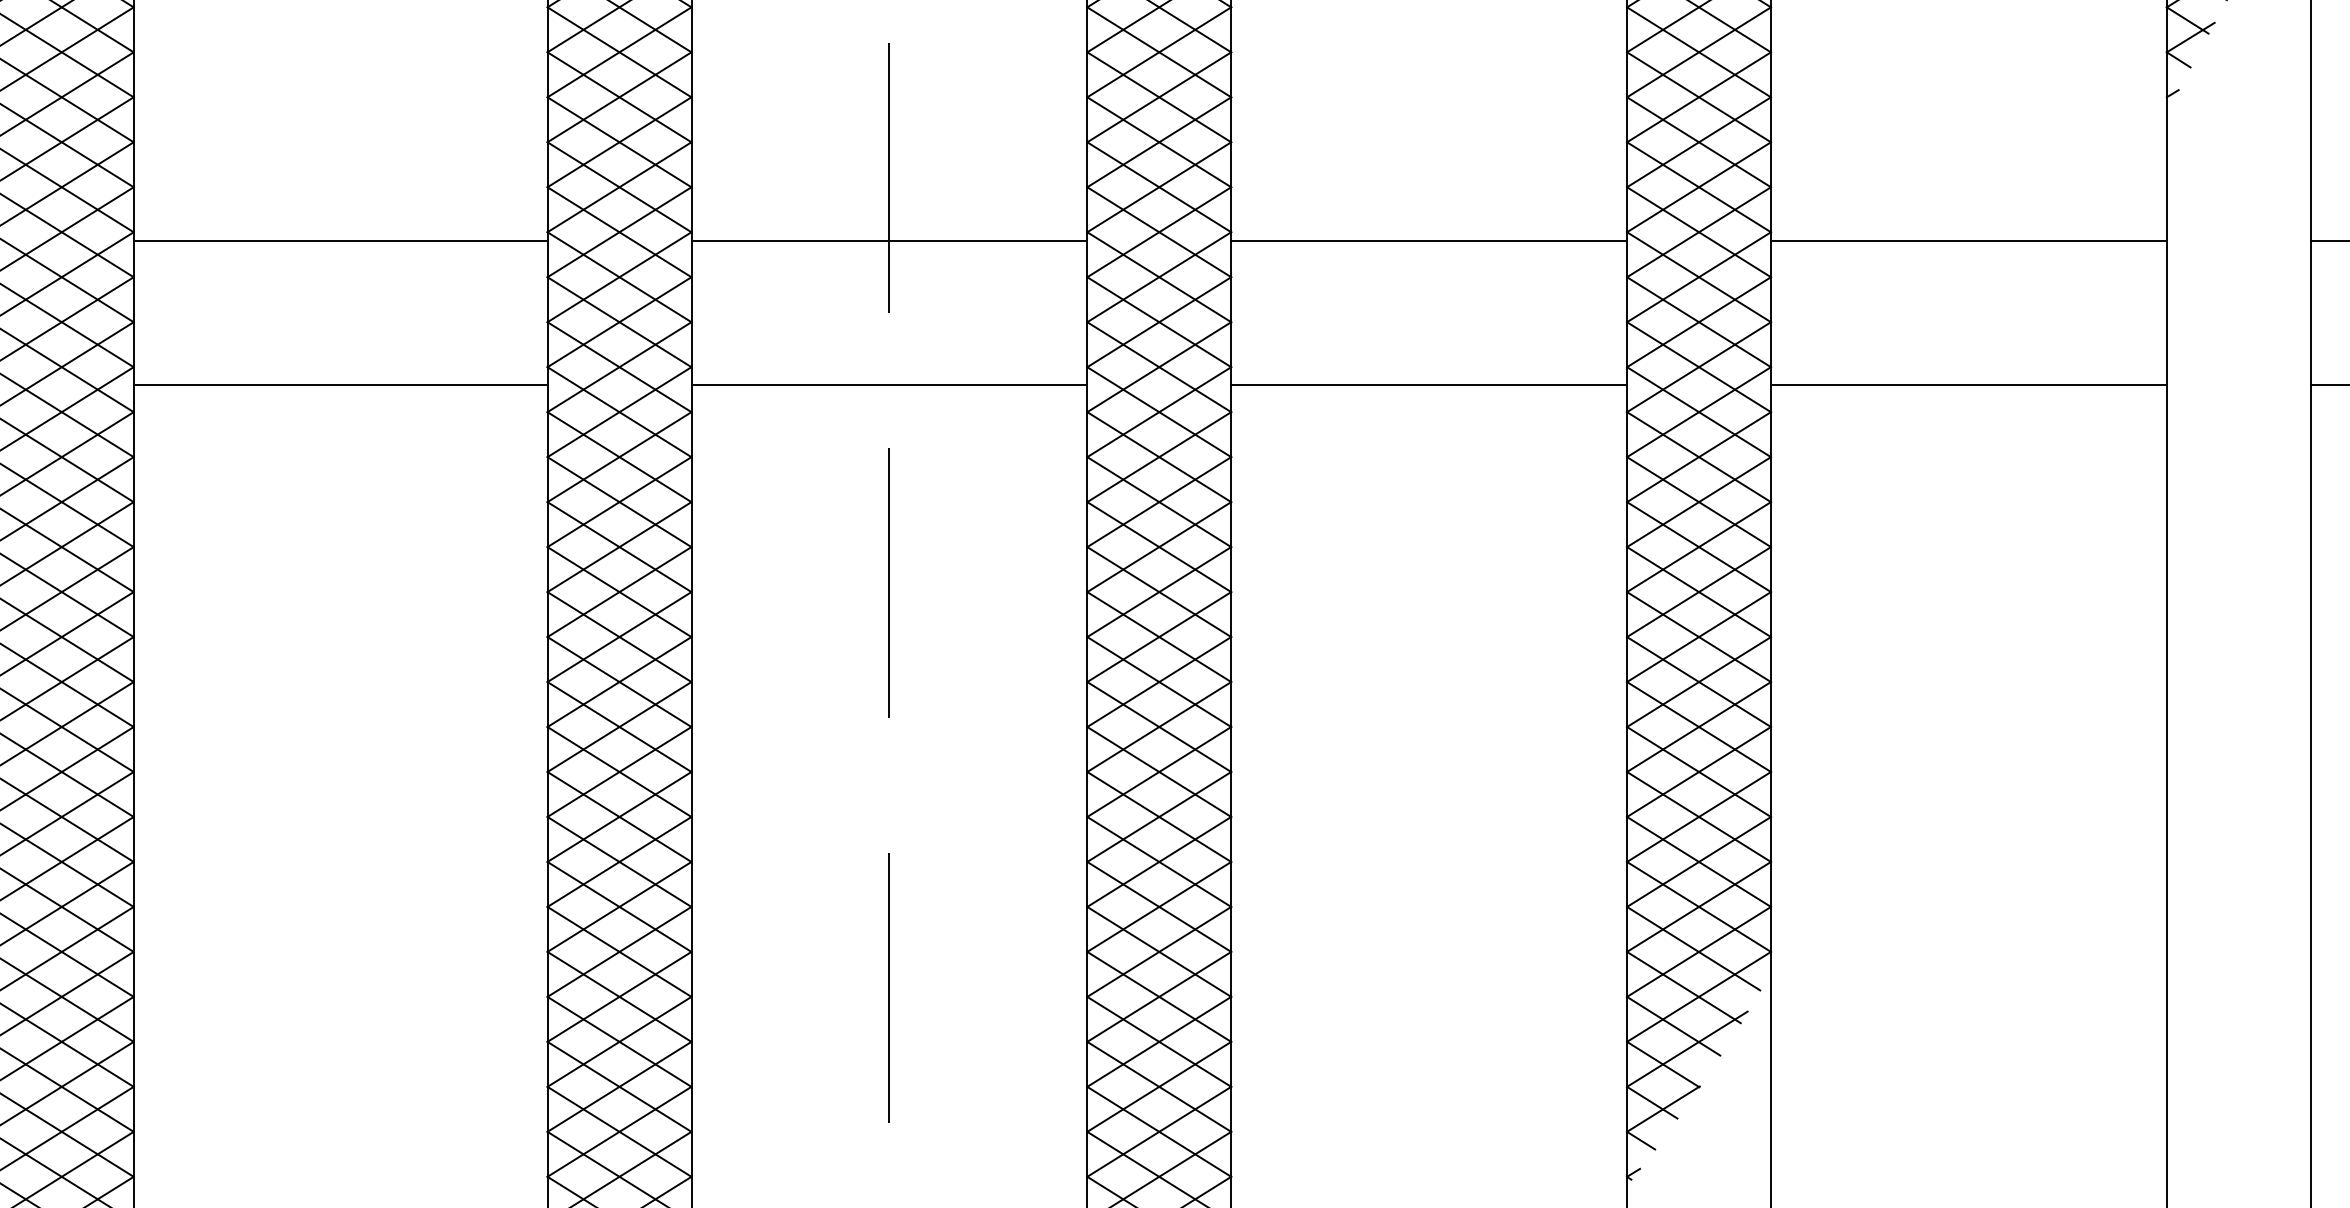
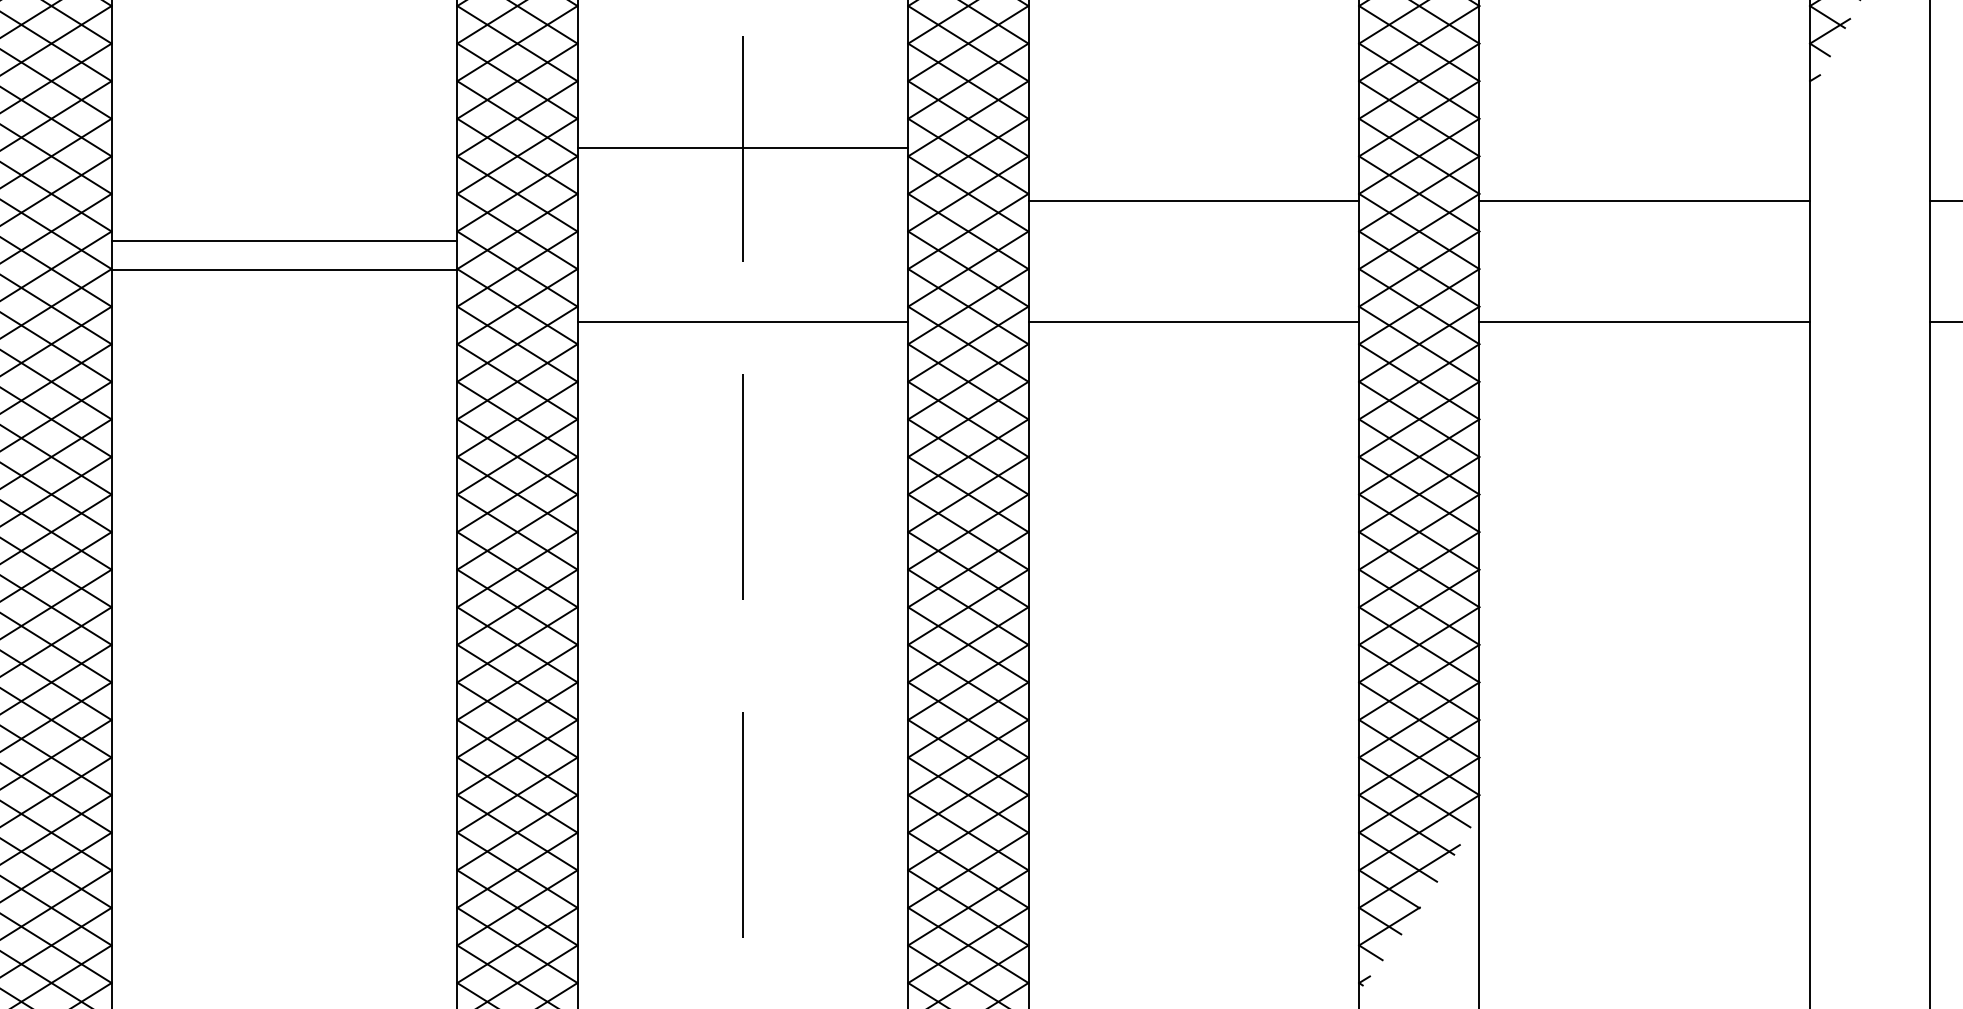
line: (340, 241) -> (284, 240), moved
line: (889, 241) -> (742, 148), moved
line: (340, 385) -> (284, 270), moved

